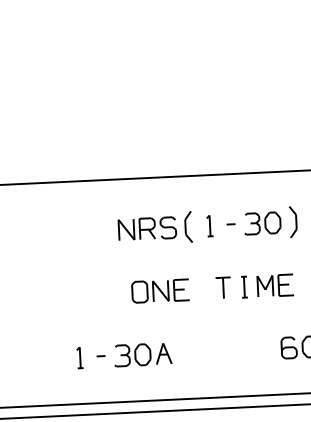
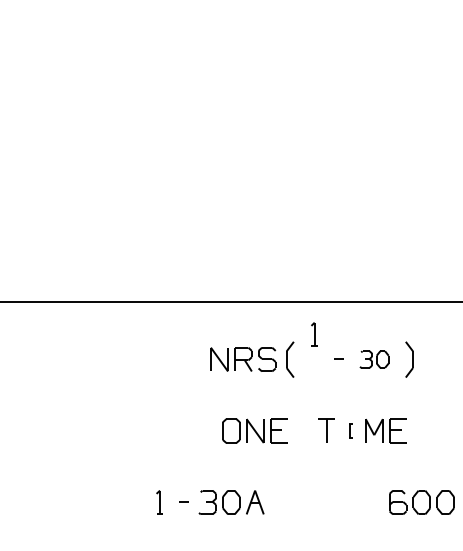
part: (262, 223) -> (374, 359), size x0.7
part: (209, 225) -> (314, 334), moved
part: (244, 286) -> (350, 430), size x0.6

